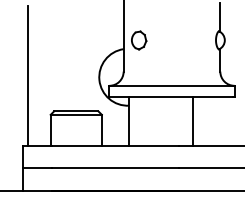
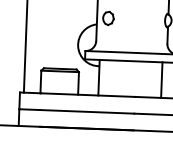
line: (192, 121) -> (161, 80), moved

